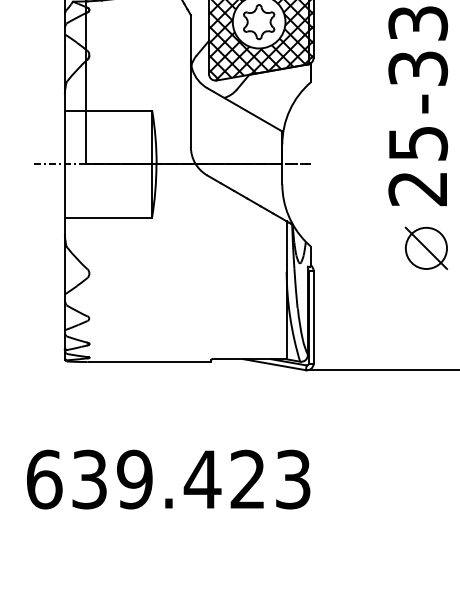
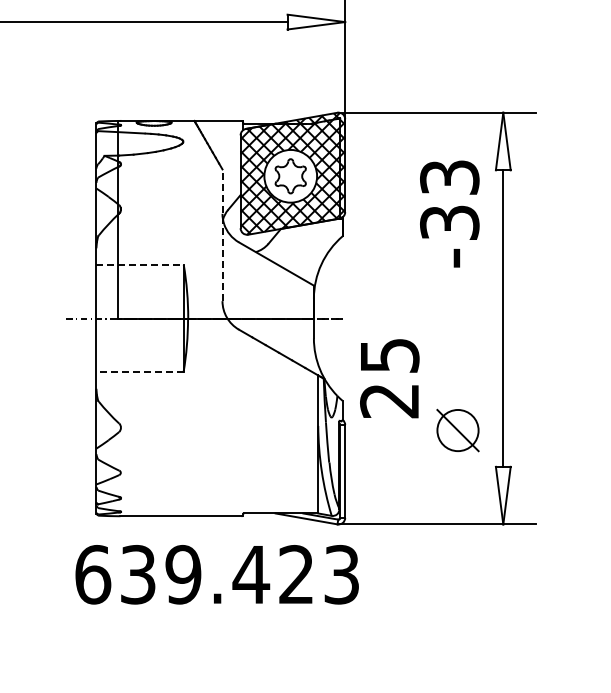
line: (190, 81) -> (222, 235), solid -> dashed
line: (108, 110) -> (140, 264), solid -> dashed
text: (417, 166) -> (389, 378), moved
line: (108, 218) -> (140, 372), solid -> dashed
part: (425, 248) -> (457, 430), moved
text: (167, 479) -> (216, 574), moved

